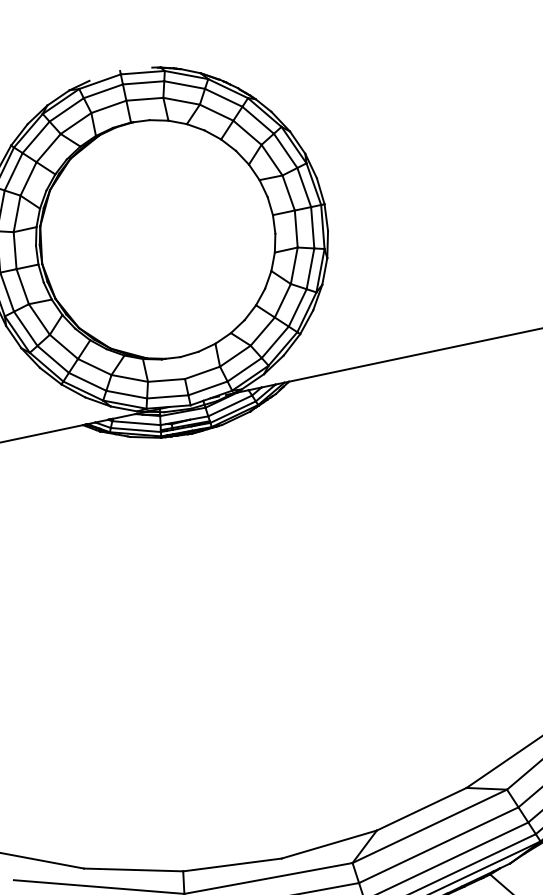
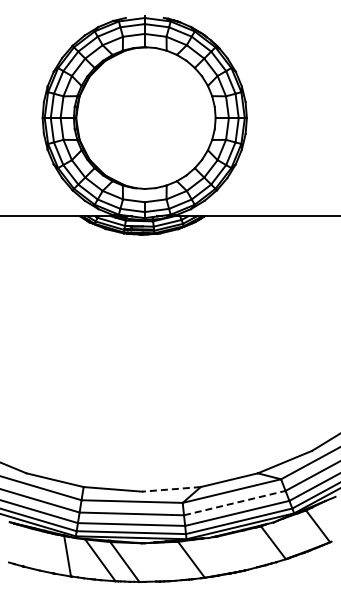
line: (439, 843) -> (235, 502), solid -> dashed
line: (327, 845) -> (170, 489), solid -> dashed

